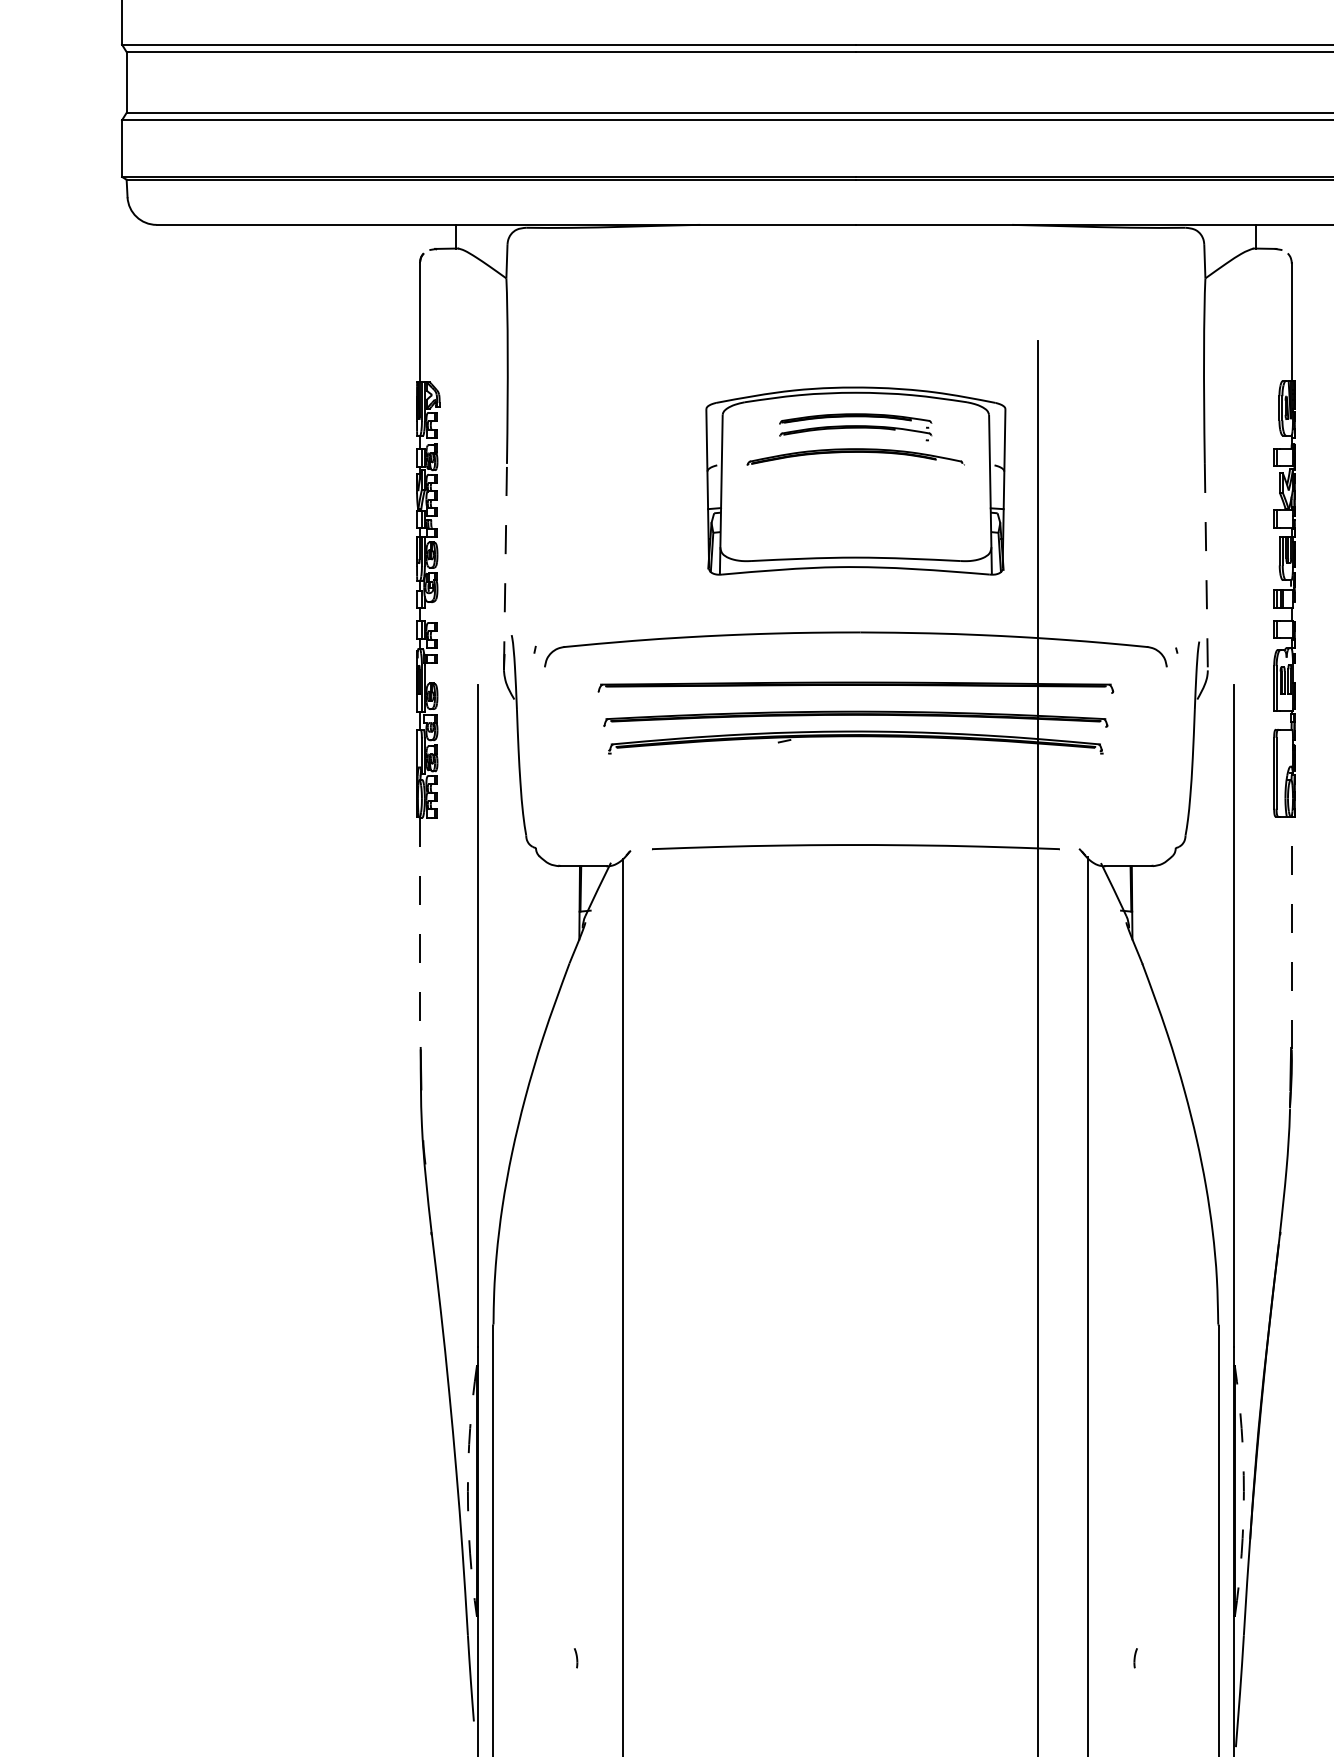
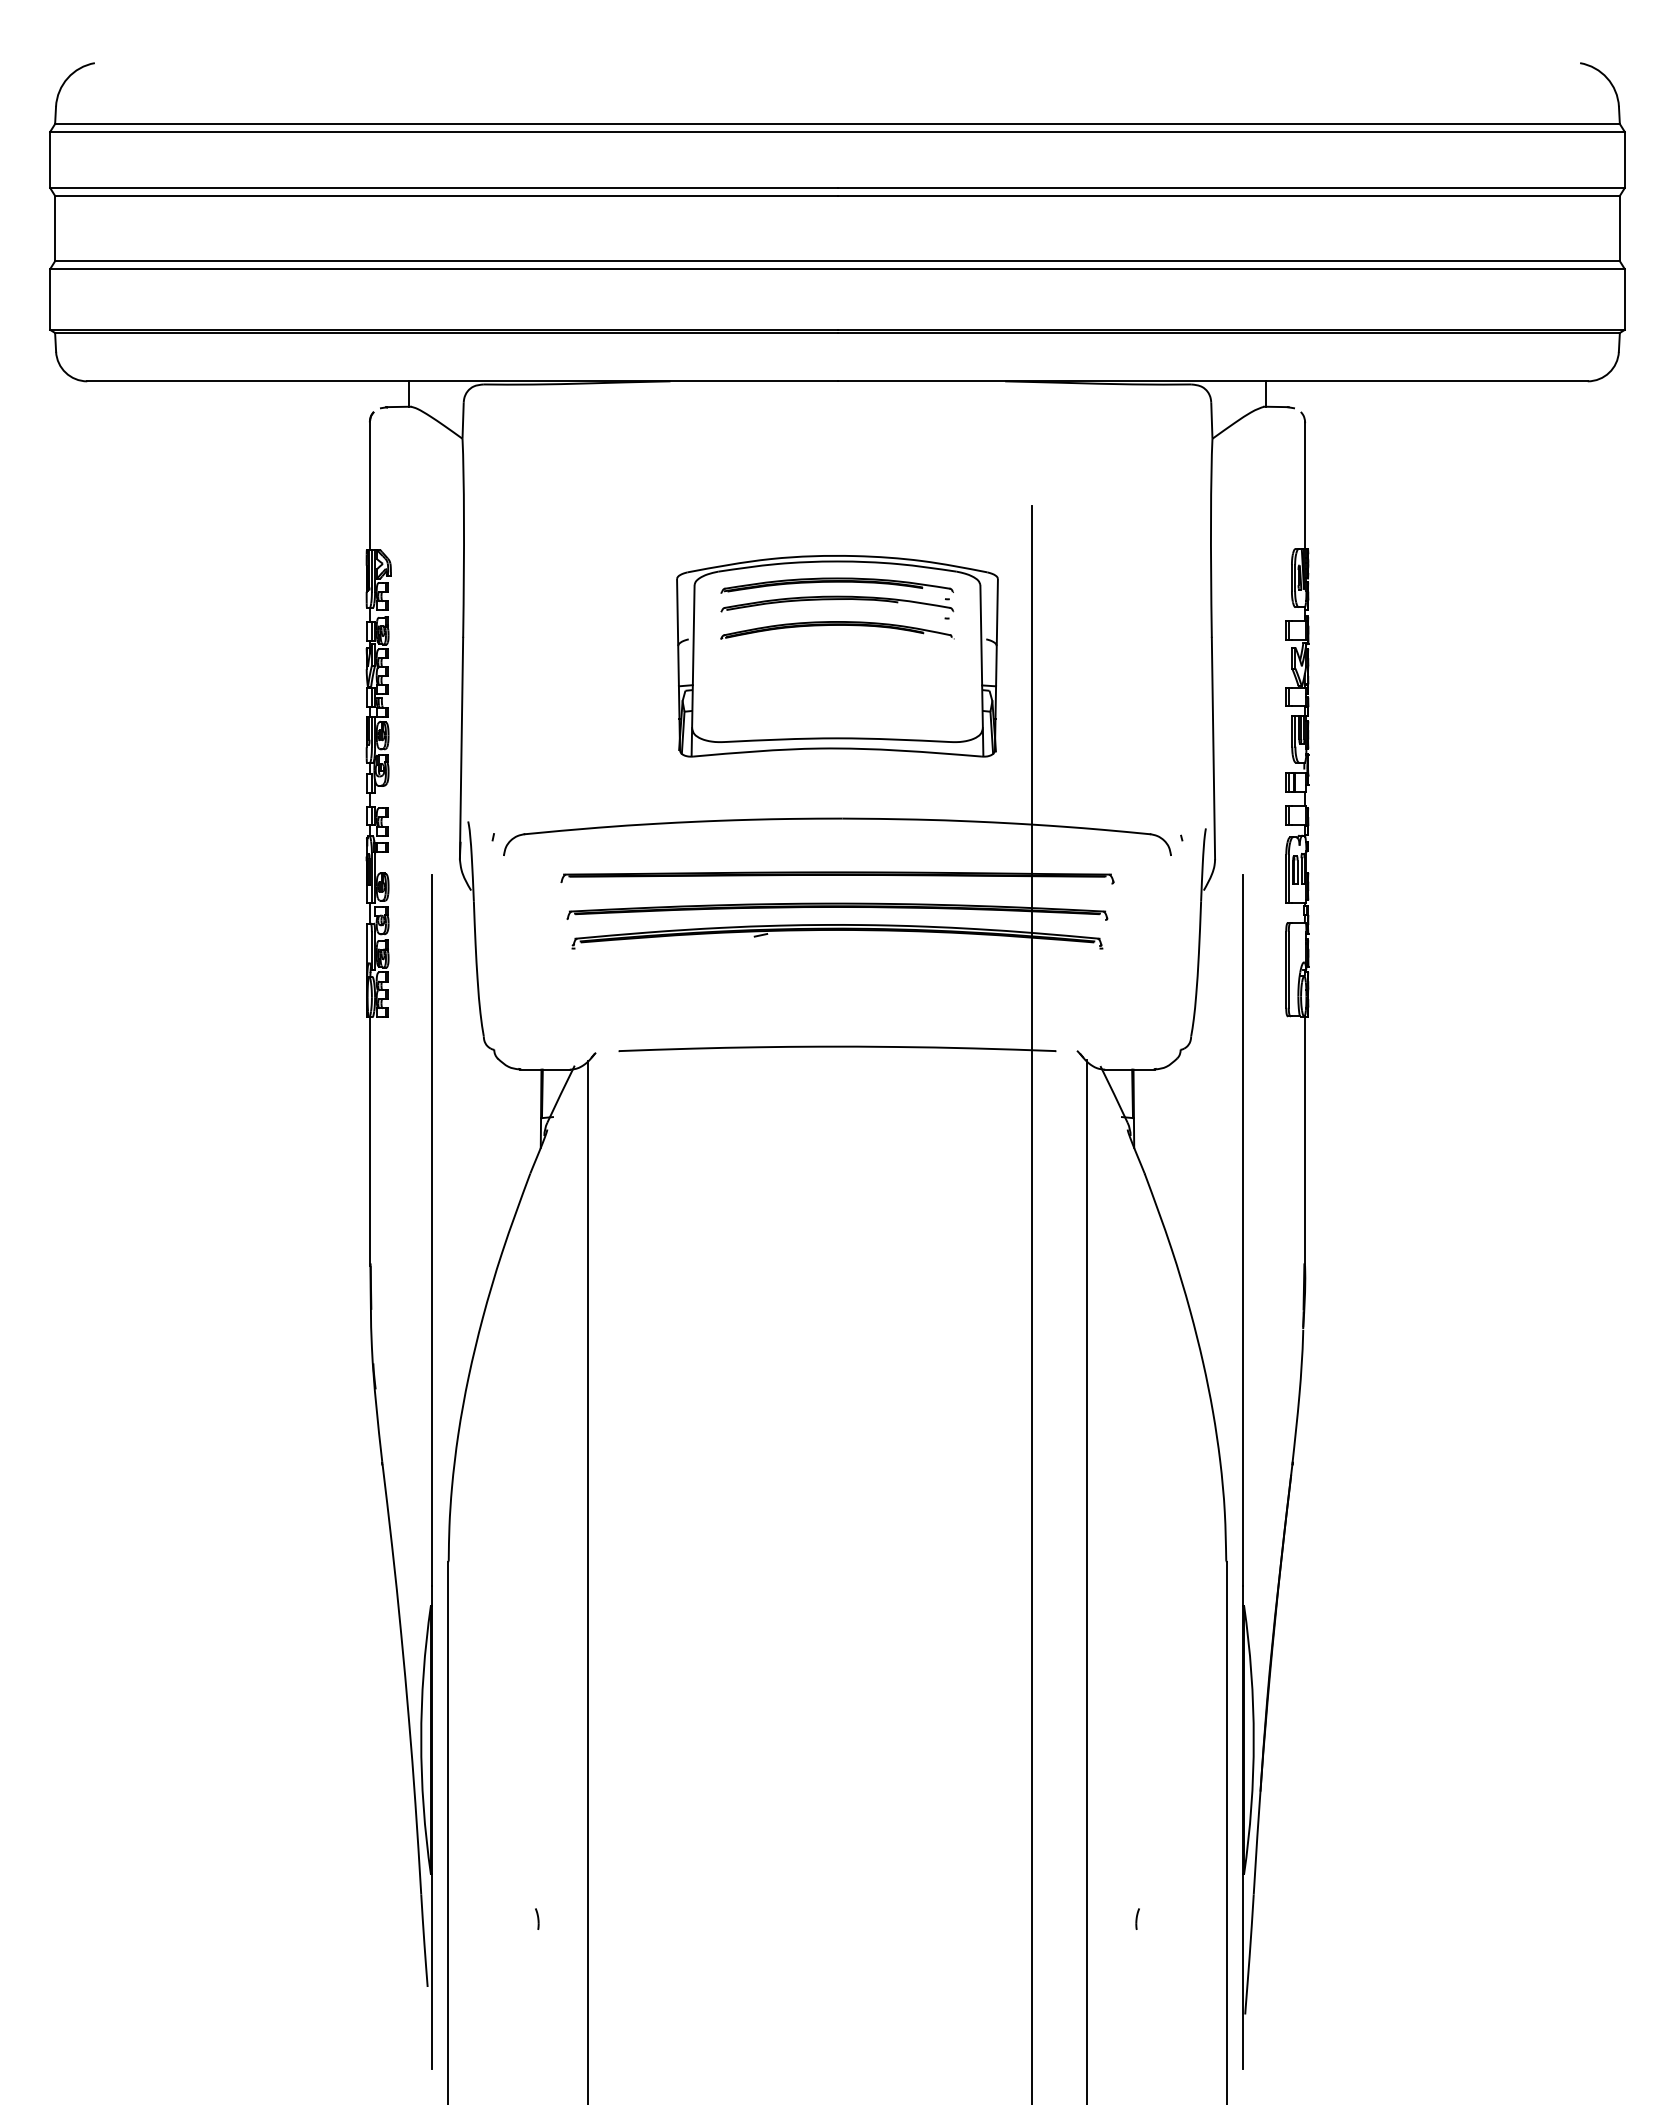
part: (855, 427) -> (837, 598), size x1.43
line: (505, 567) -> (461, 748), dashed -> solid
line: (1206, 567) -> (1213, 748), dashed -> solid
line: (1292, 933) -> (1305, 1141), dashed -> solid
line: (419, 934) -> (369, 1142), dashed -> solid
arc: (468, 1491) -> (421, 1740), dashed -> solid
arc: (1243, 1491) -> (1253, 1740), dashed -> solid

